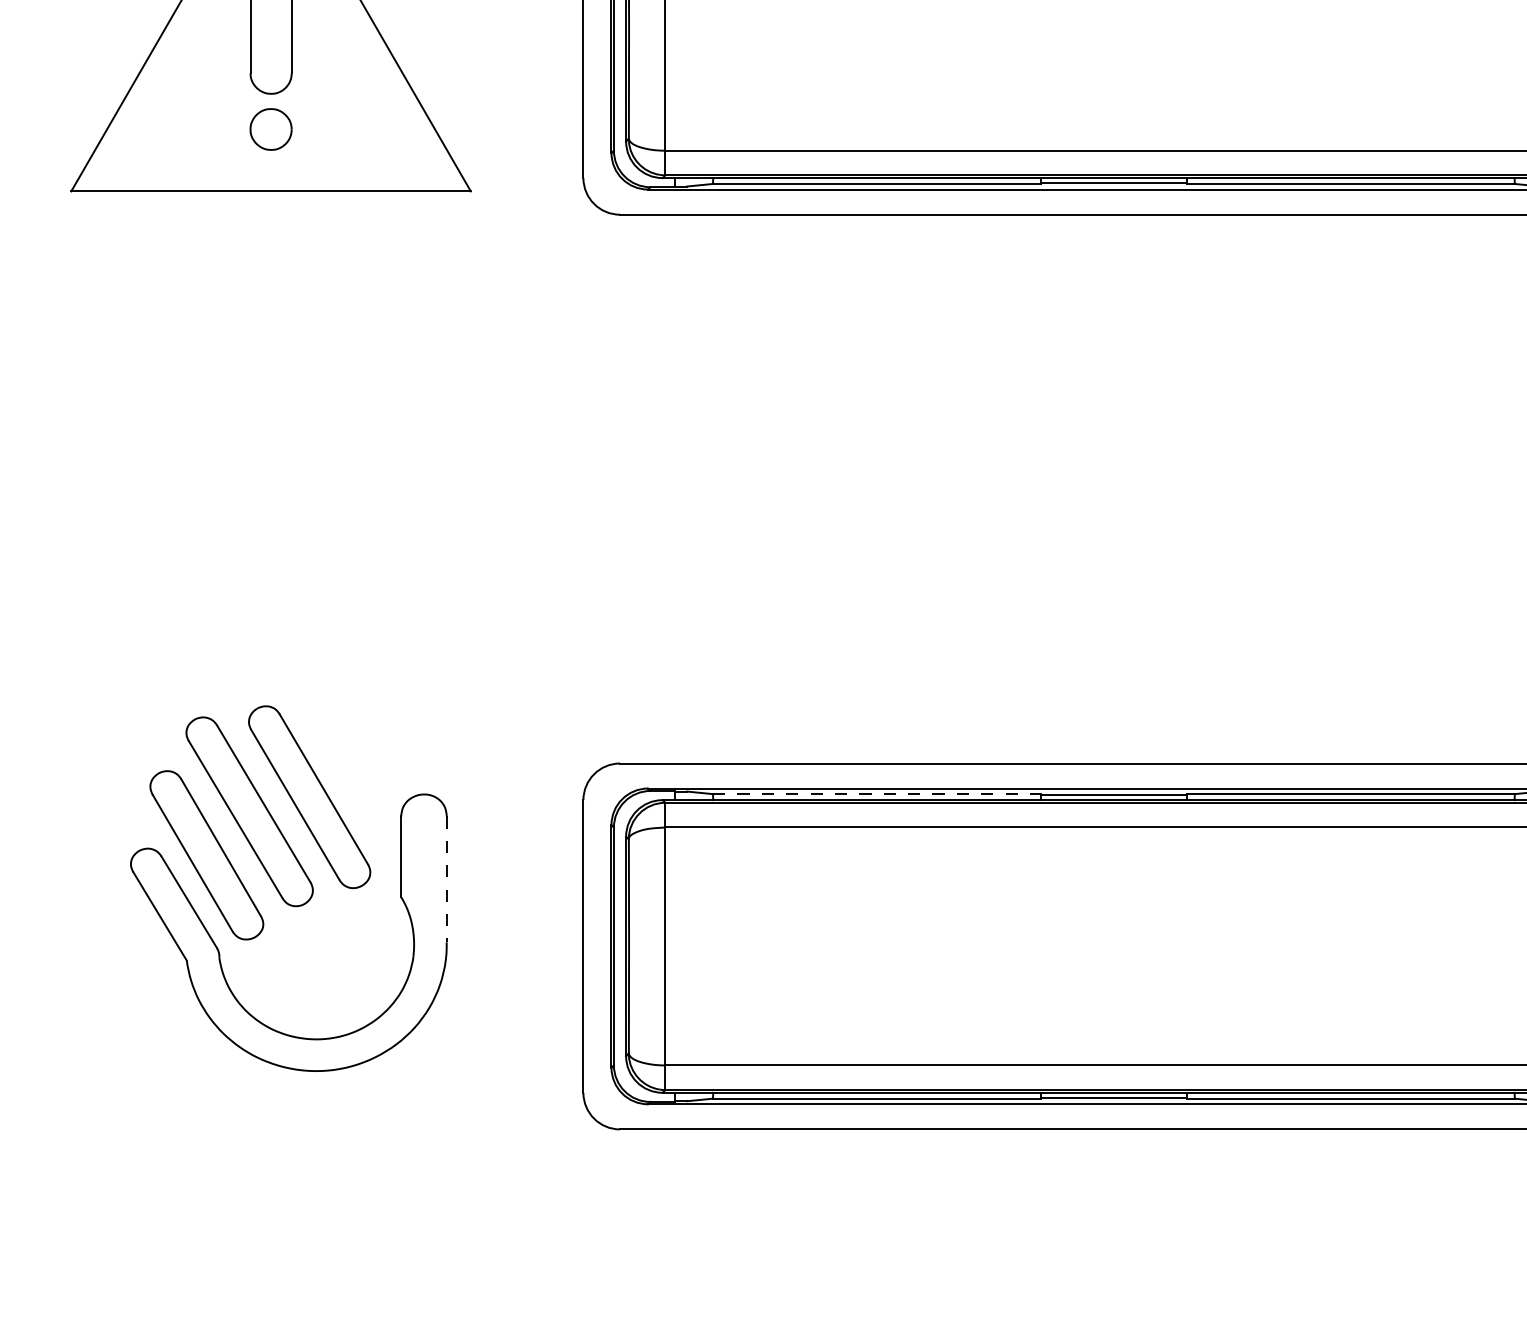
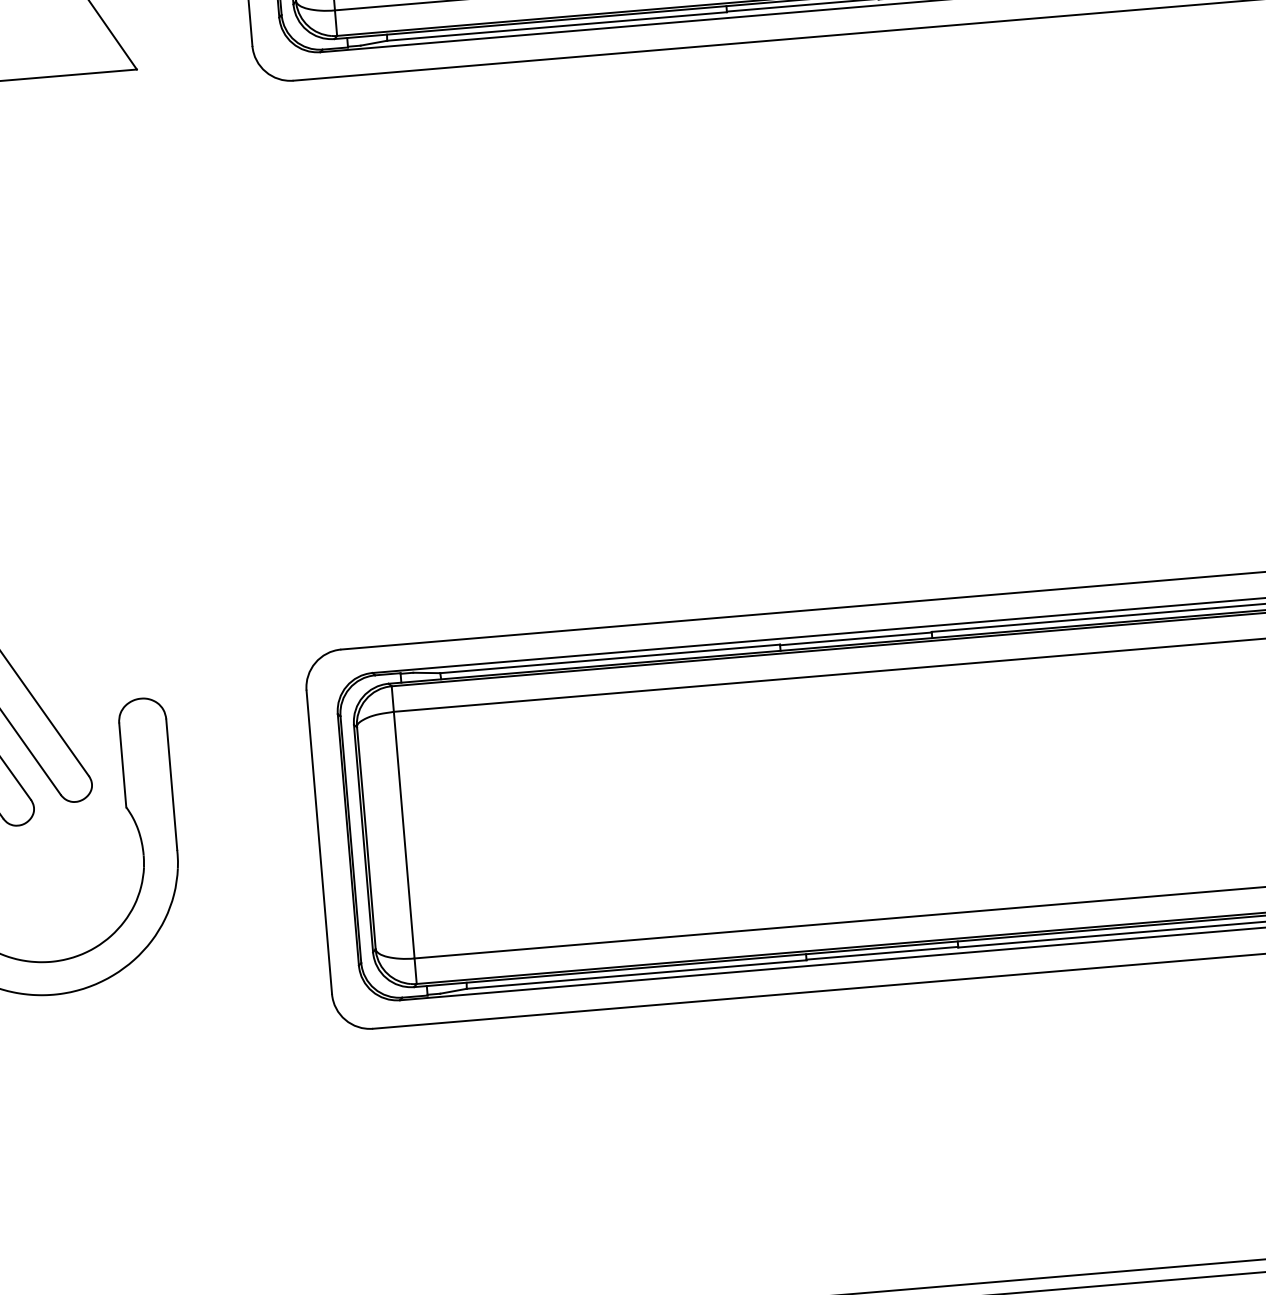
line: (876, 794) -> (609, 659), dashed -> solid
line: (446, 879) -> (171, 784), dashed -> solid

